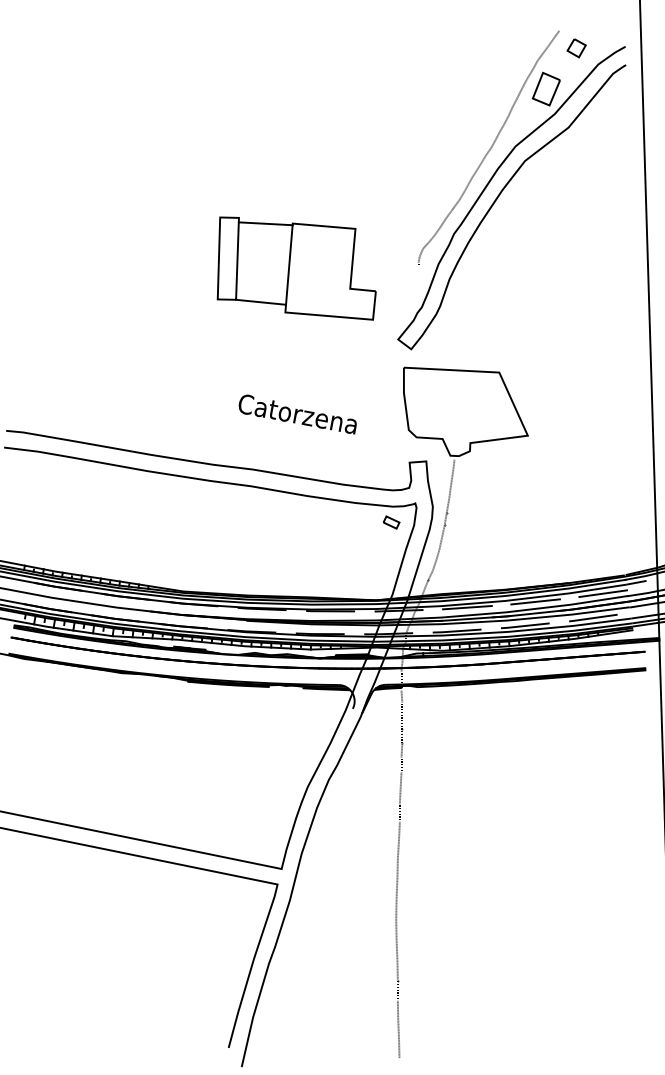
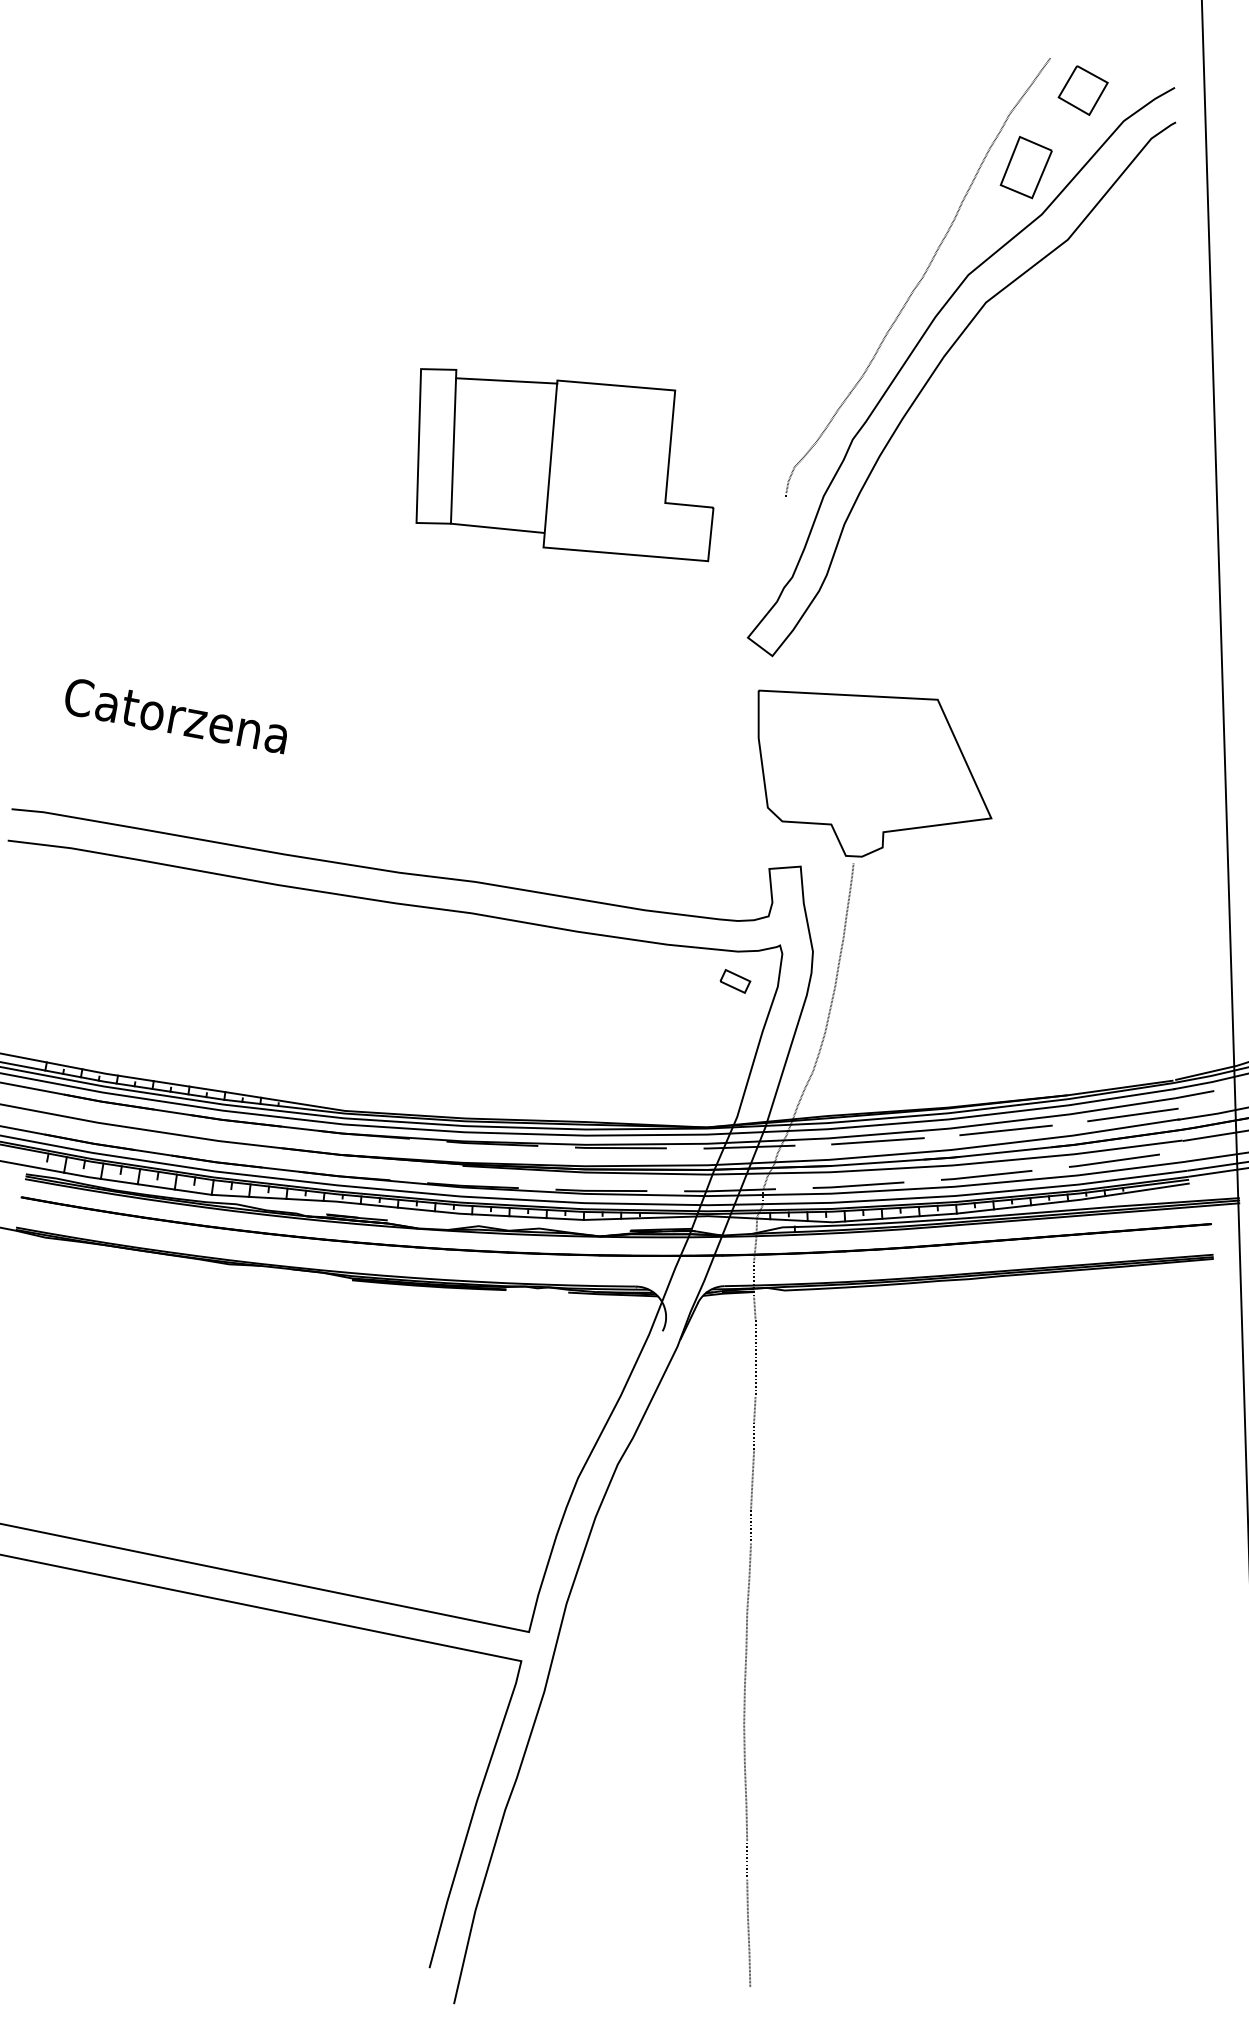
part: (576, 48) -> (1082, 91), size x1.43
part: (296, 268) -> (564, 464), moved
text: (297, 414) -> (175, 716), moved

